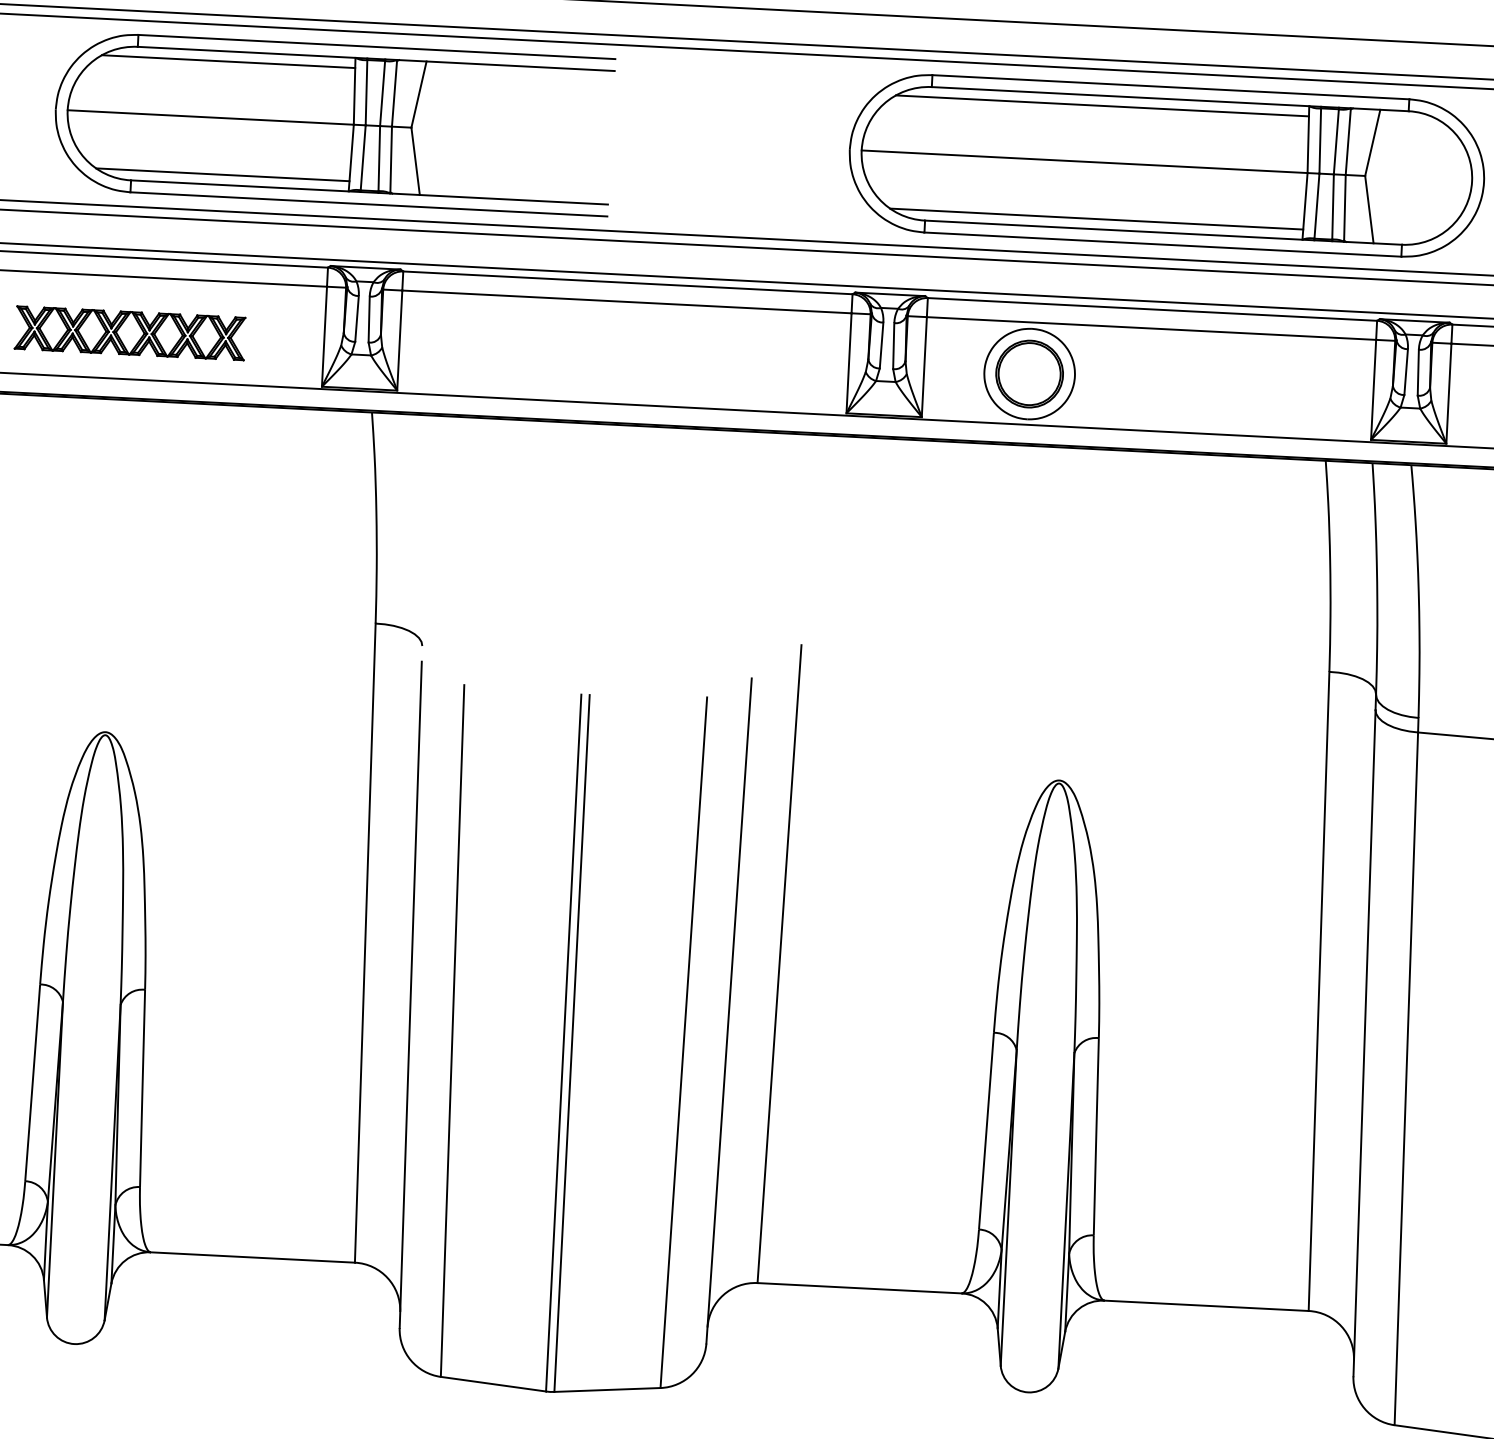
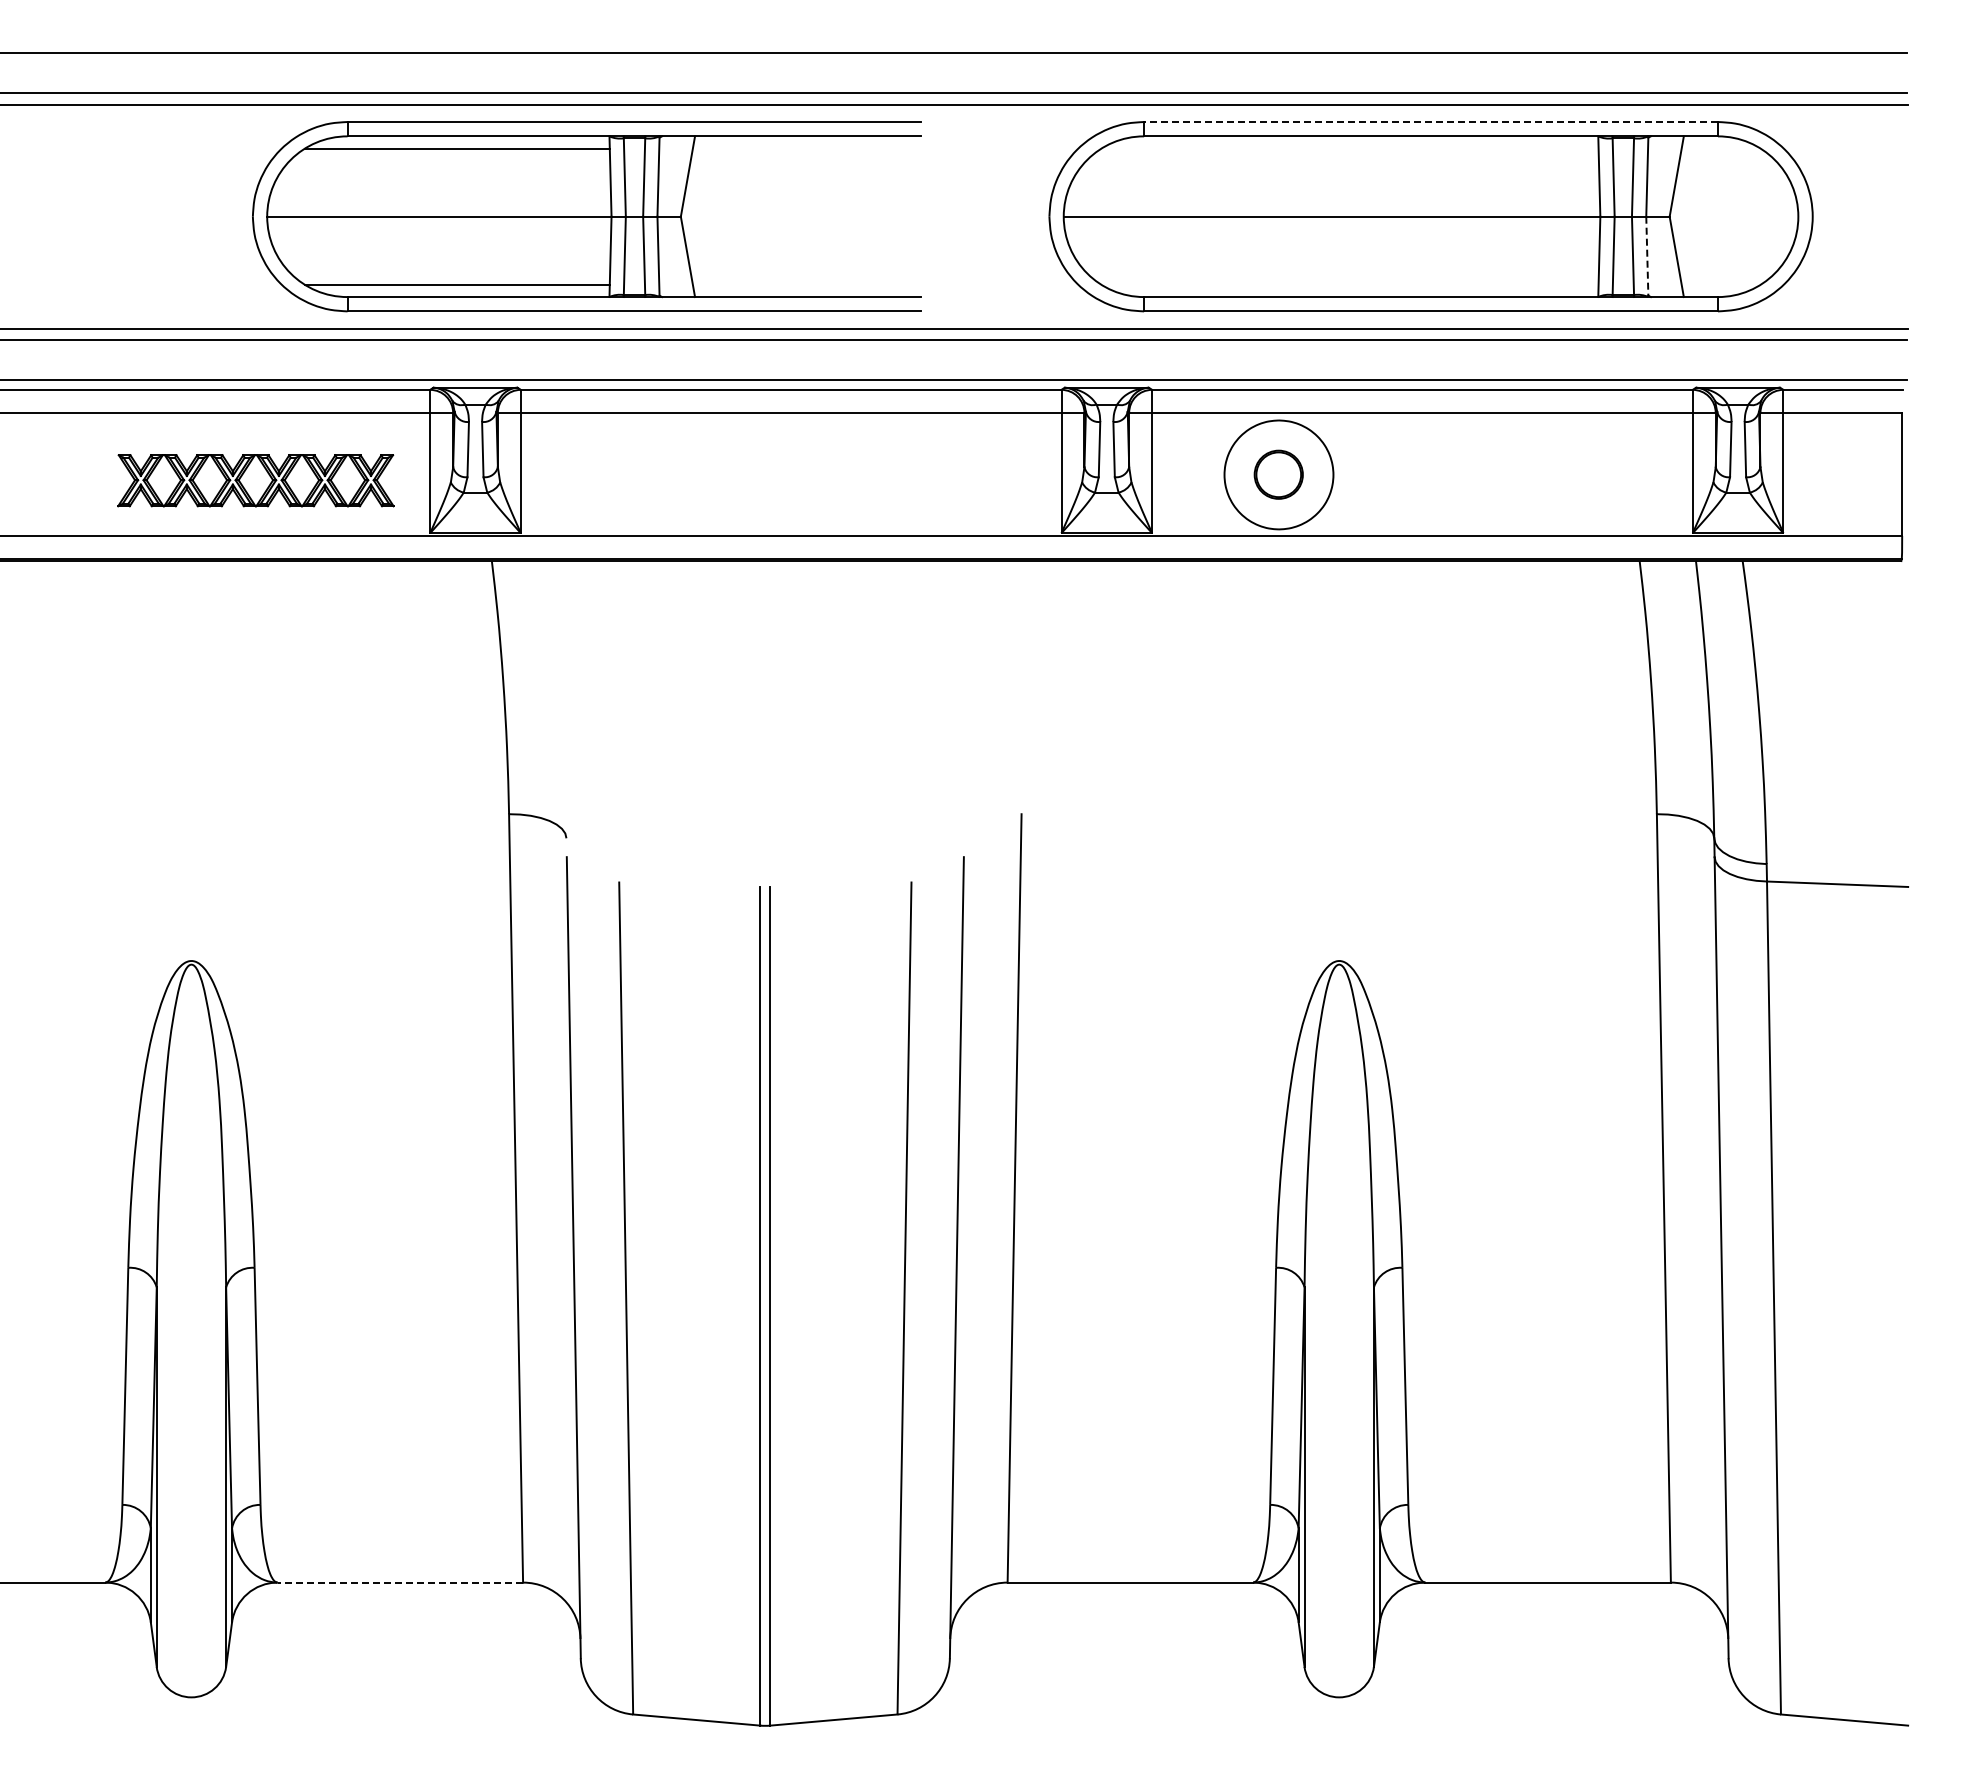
line: (1171, 87) -> (1431, 122), solid -> dashed
line: (1102, 105) -> (1349, 148), removed
part: (333, 123) -> (586, 216), moved
line: (1345, 208) -> (1647, 257), solid -> dashed
line: (1096, 218) -> (1349, 284), removed
part: (129, 333) -> (255, 480), moved
part: (1029, 373) -> (1278, 474), size x0.6
line: (253, 1257) -> (400, 1582), solid -> dashed

